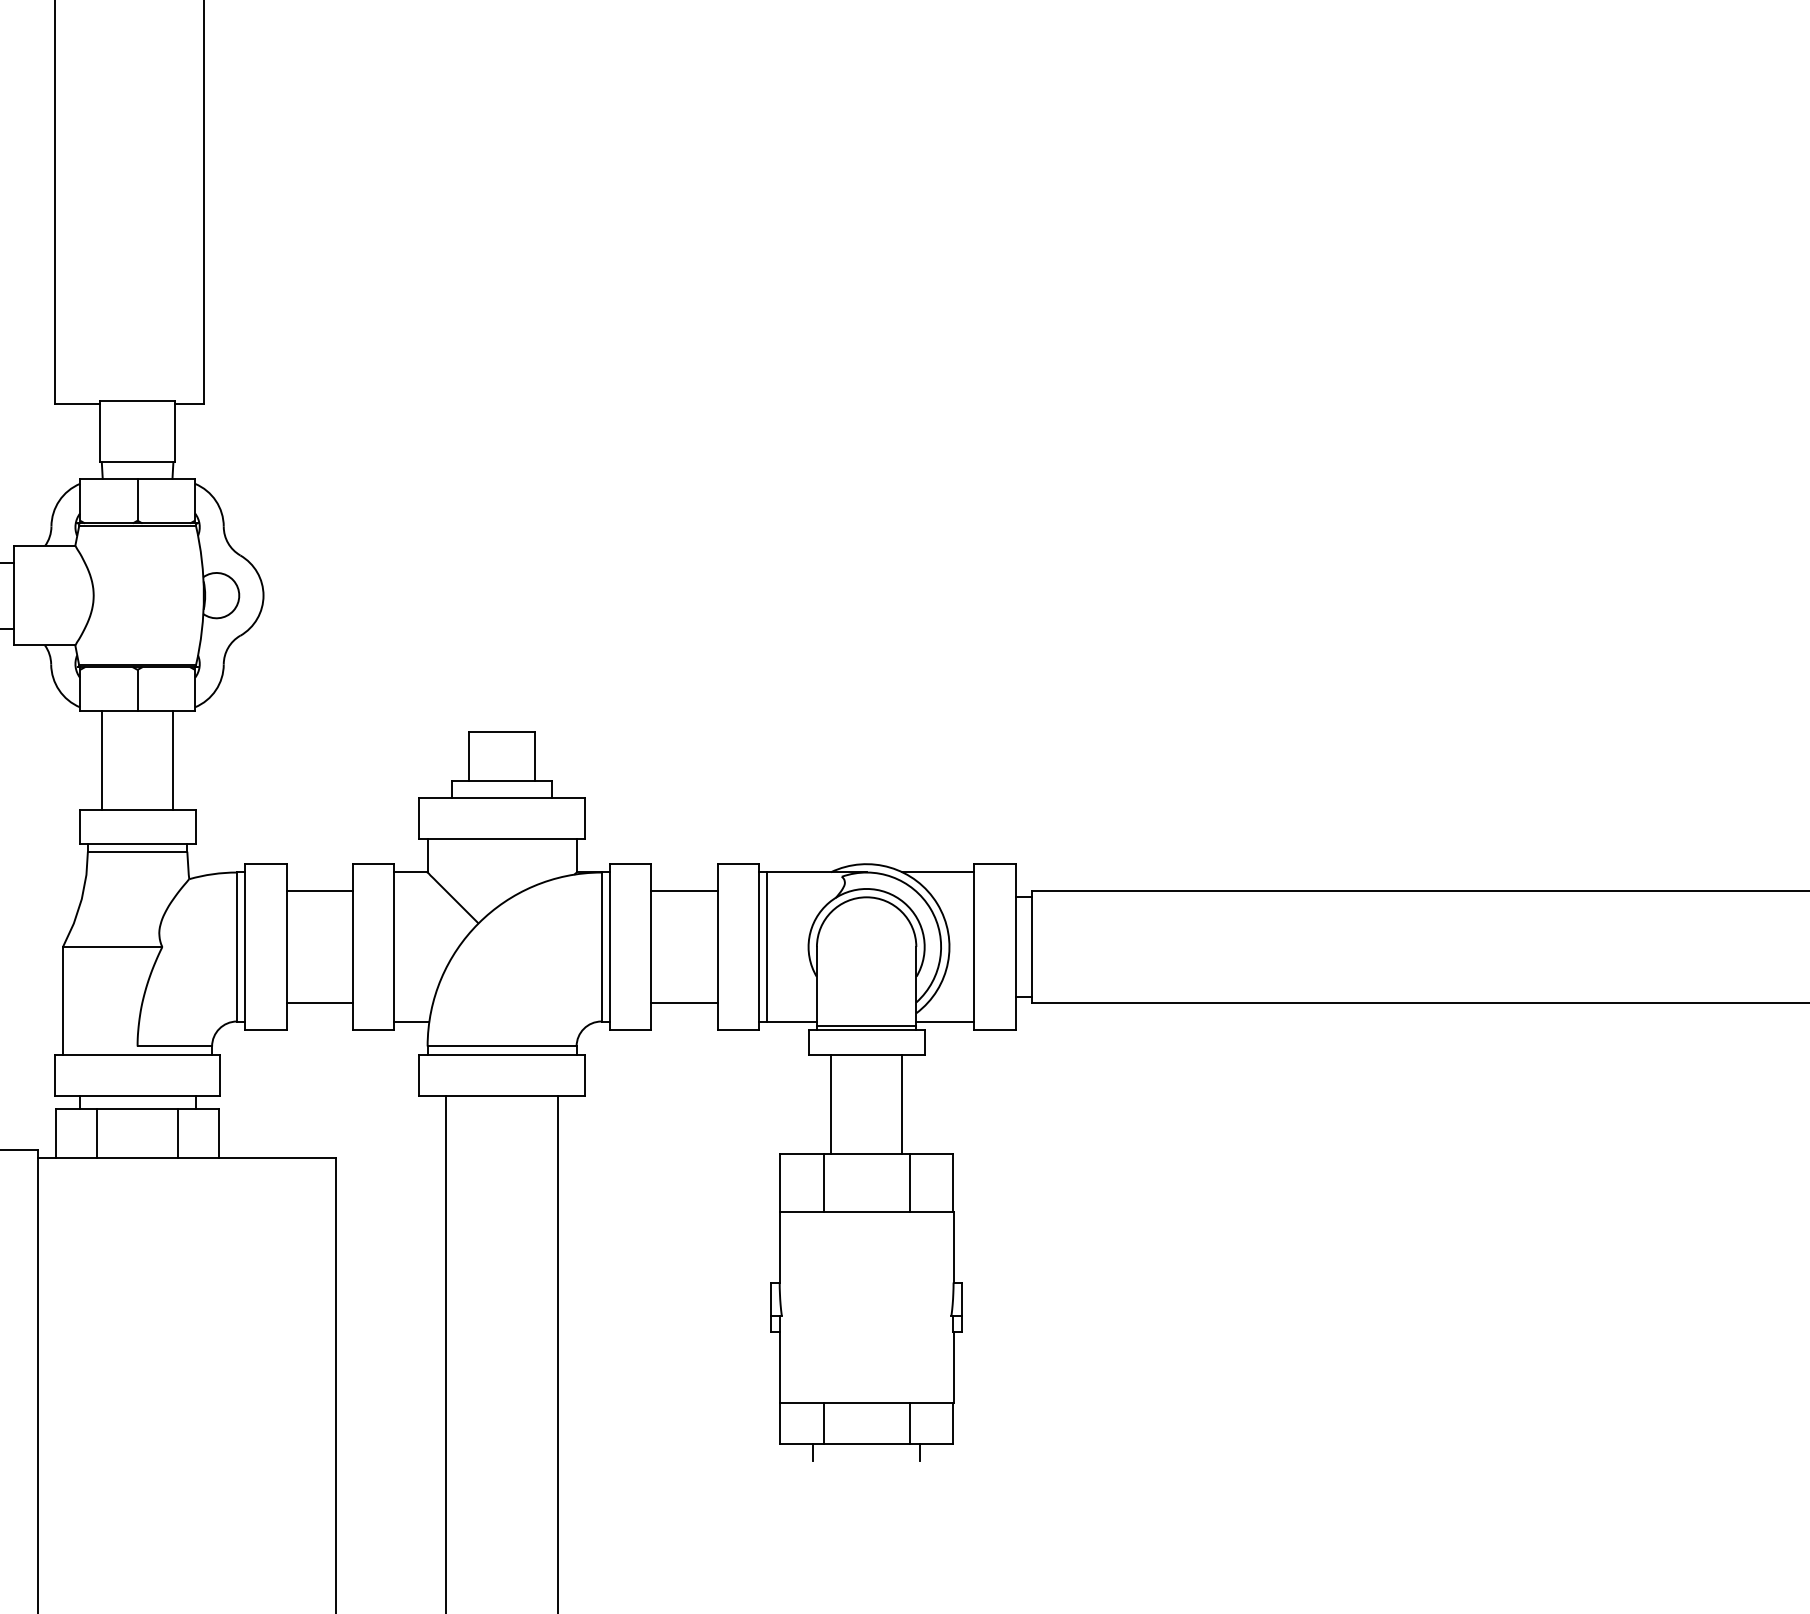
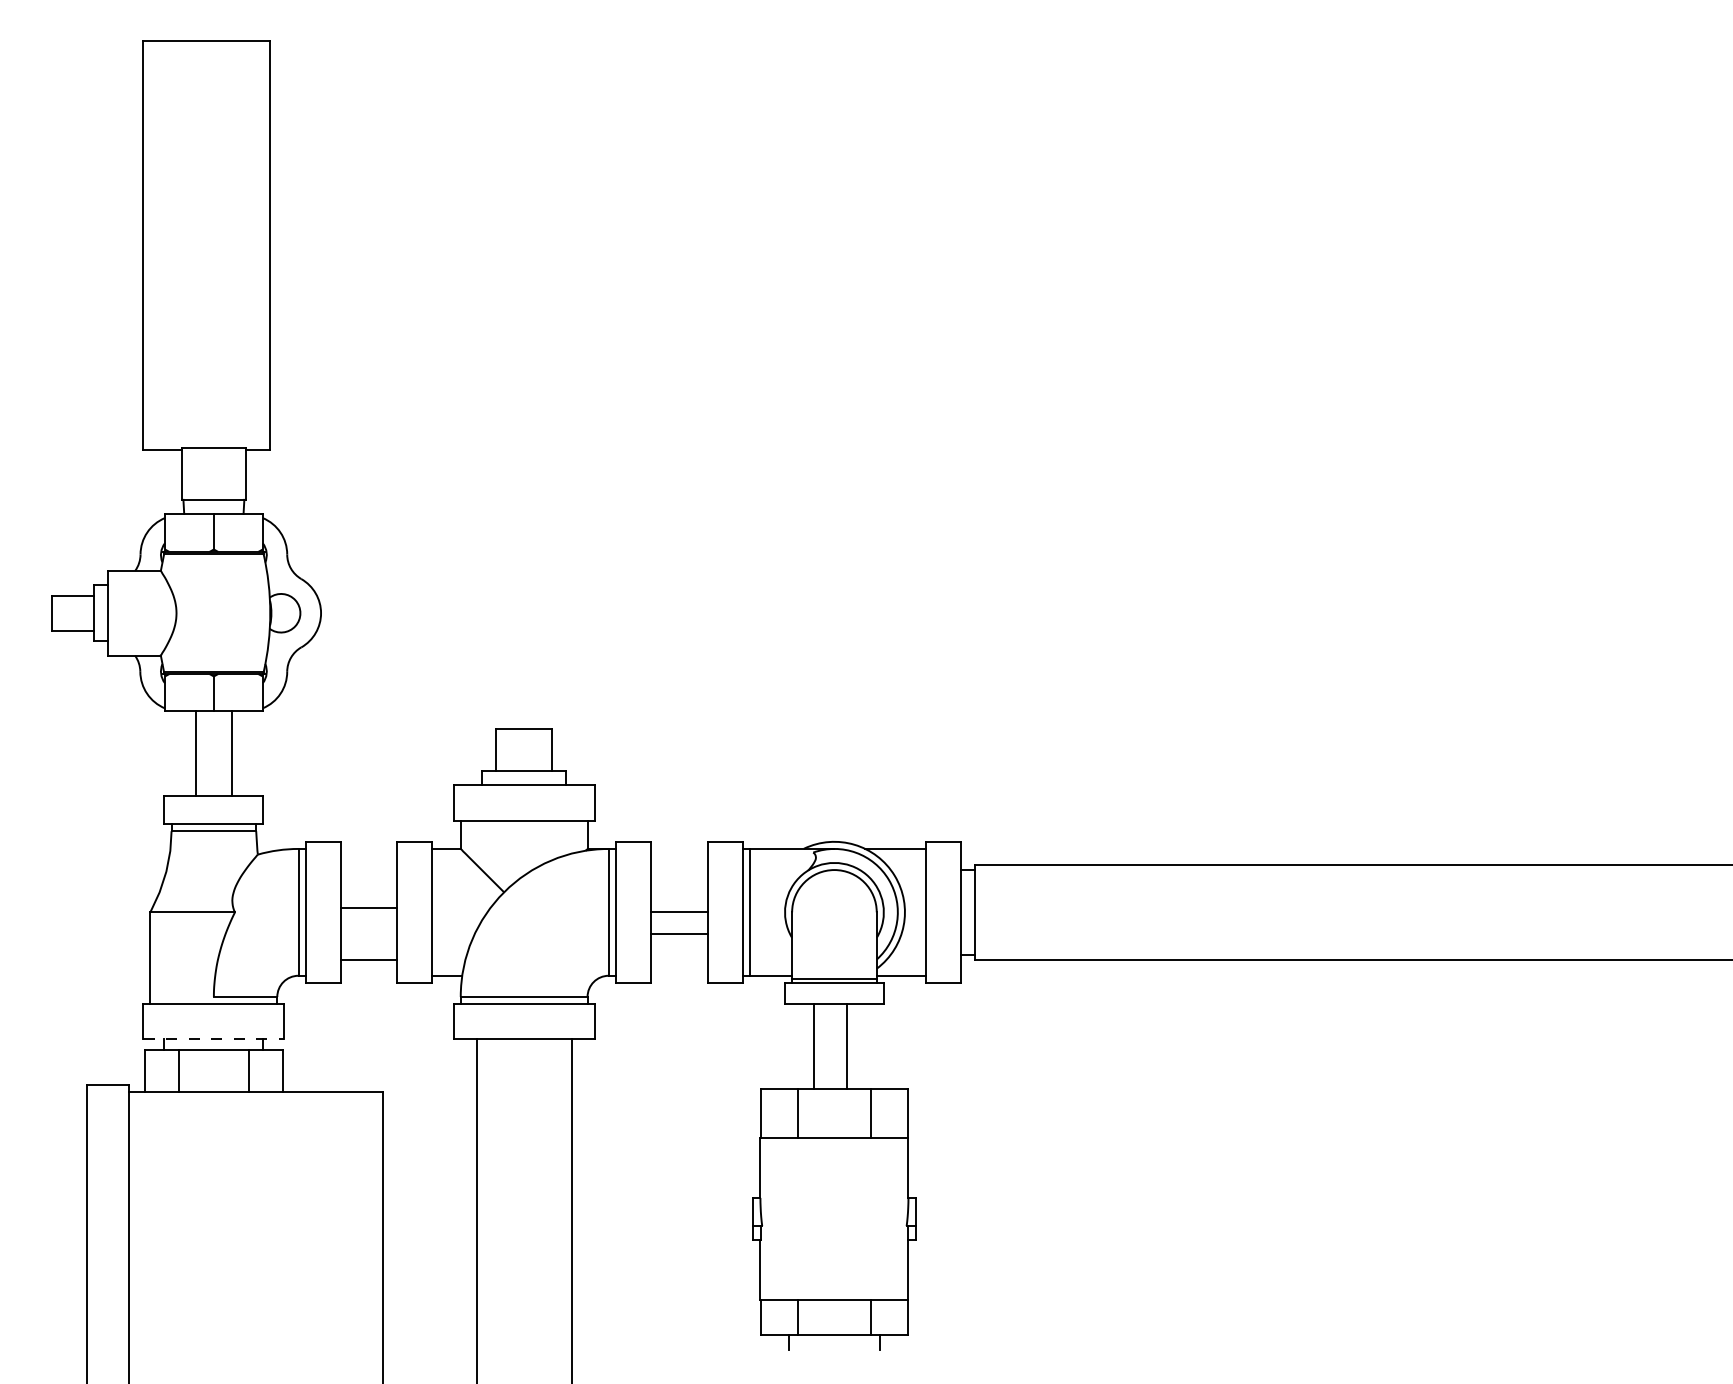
line: (101, 760) -> (232, 753), moved
line: (173, 760) -> (196, 753), moved
line: (319, 890) -> (368, 907), moved
line: (684, 890) -> (679, 933), moved
line: (684, 1002) -> (679, 911), moved
line: (137, 1096) -> (213, 1039), solid -> dashed
line: (830, 1103) -> (846, 1045), moved
line: (901, 1103) -> (813, 1045), moved

